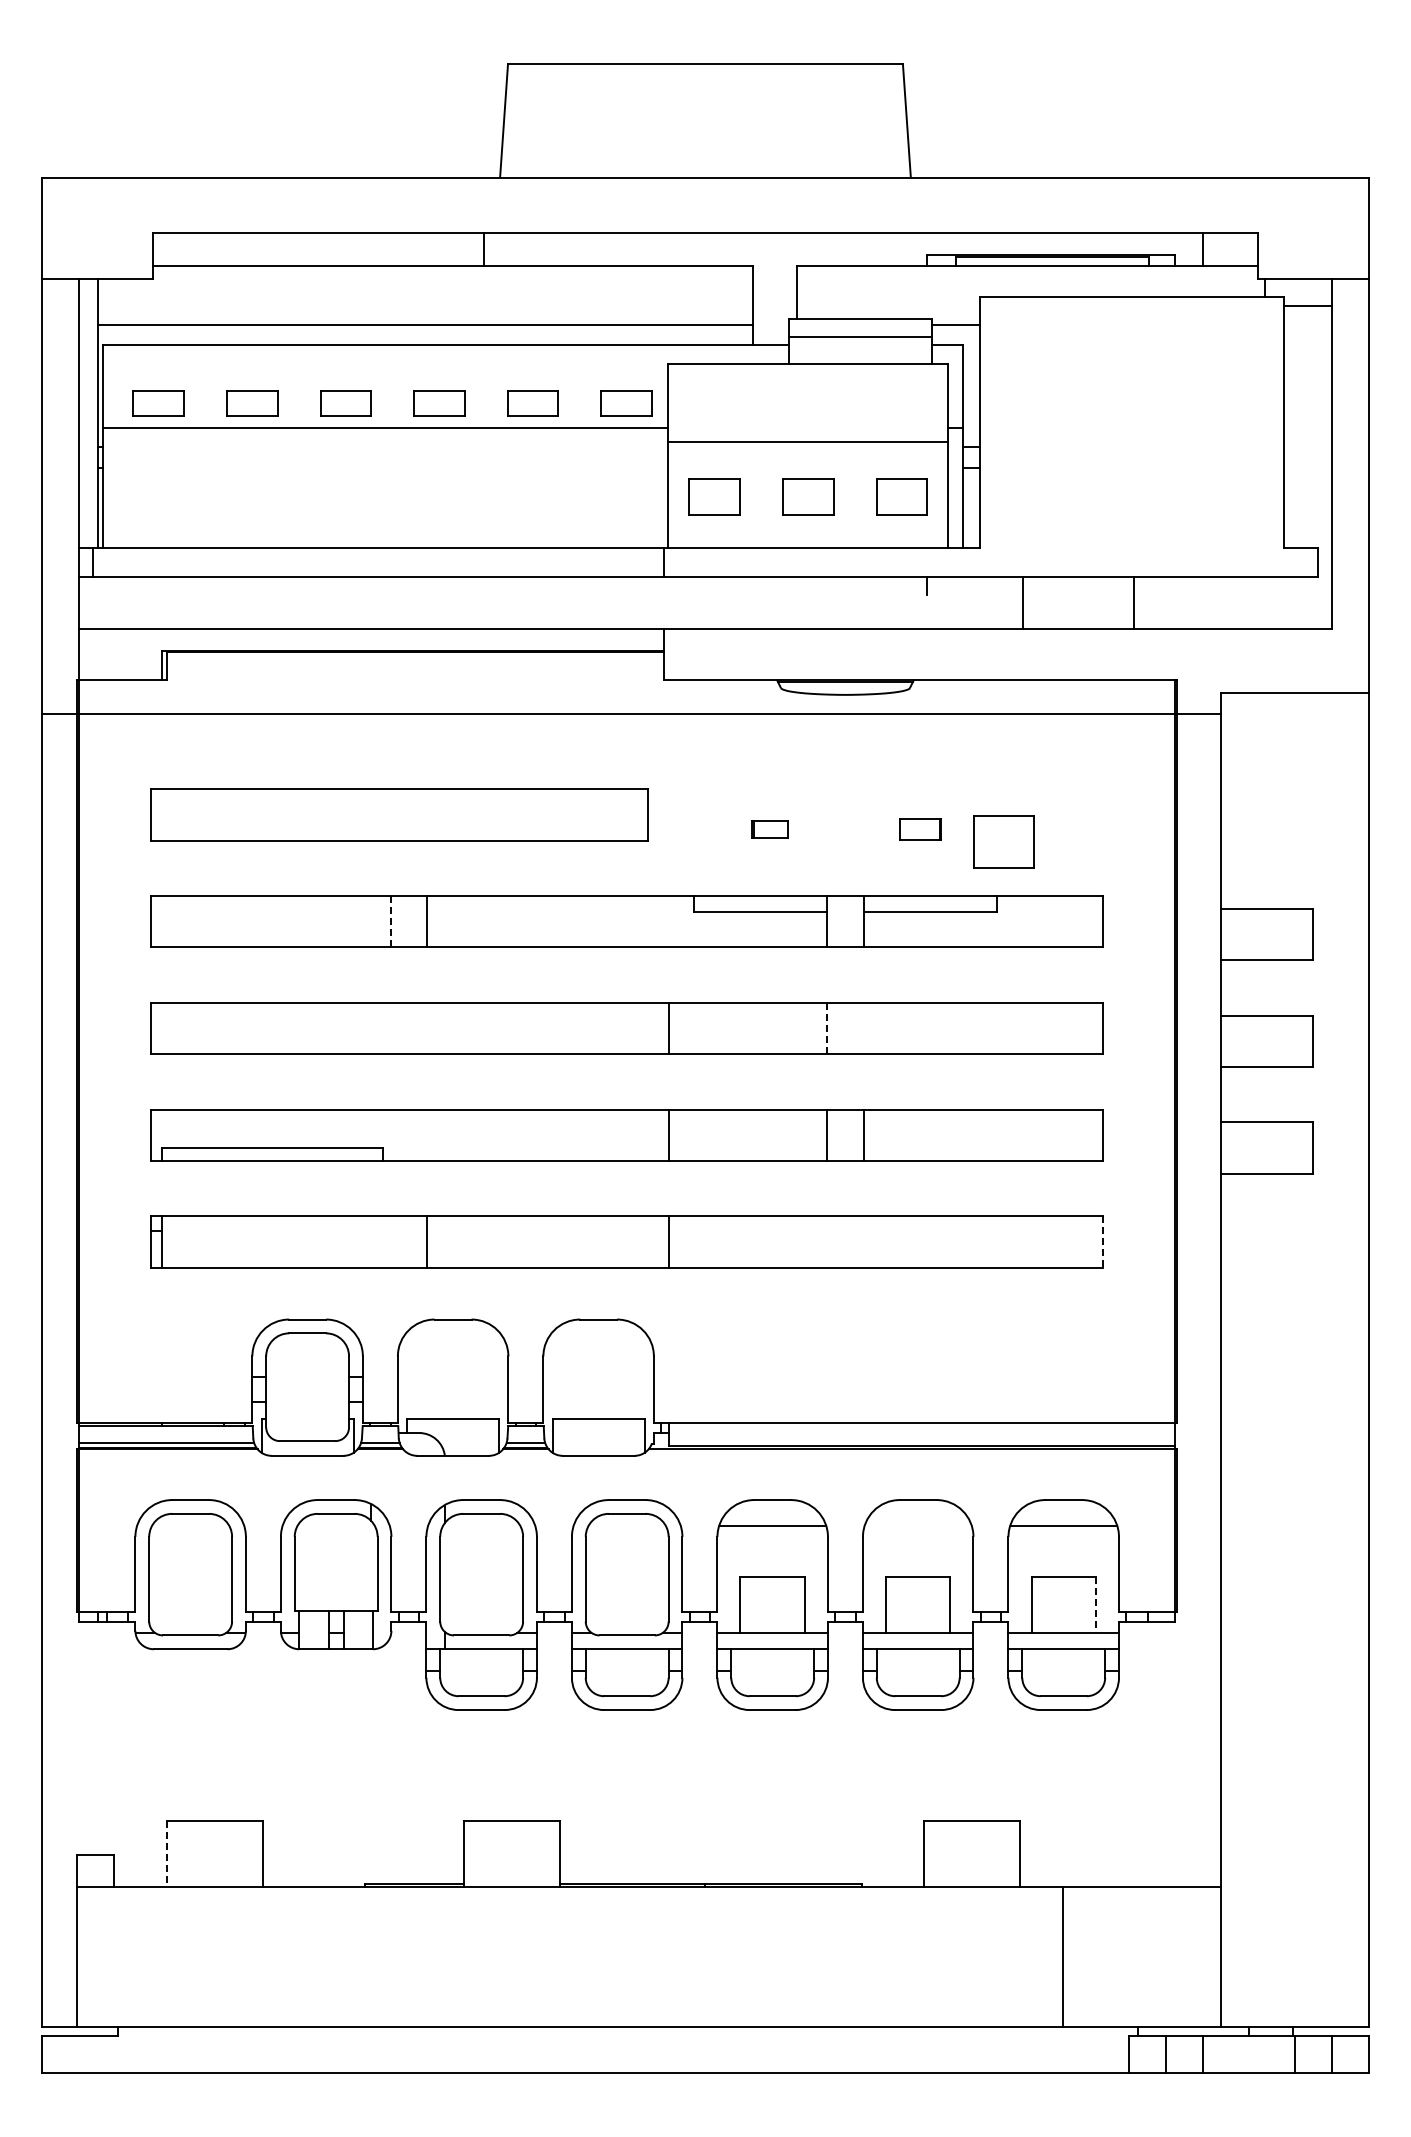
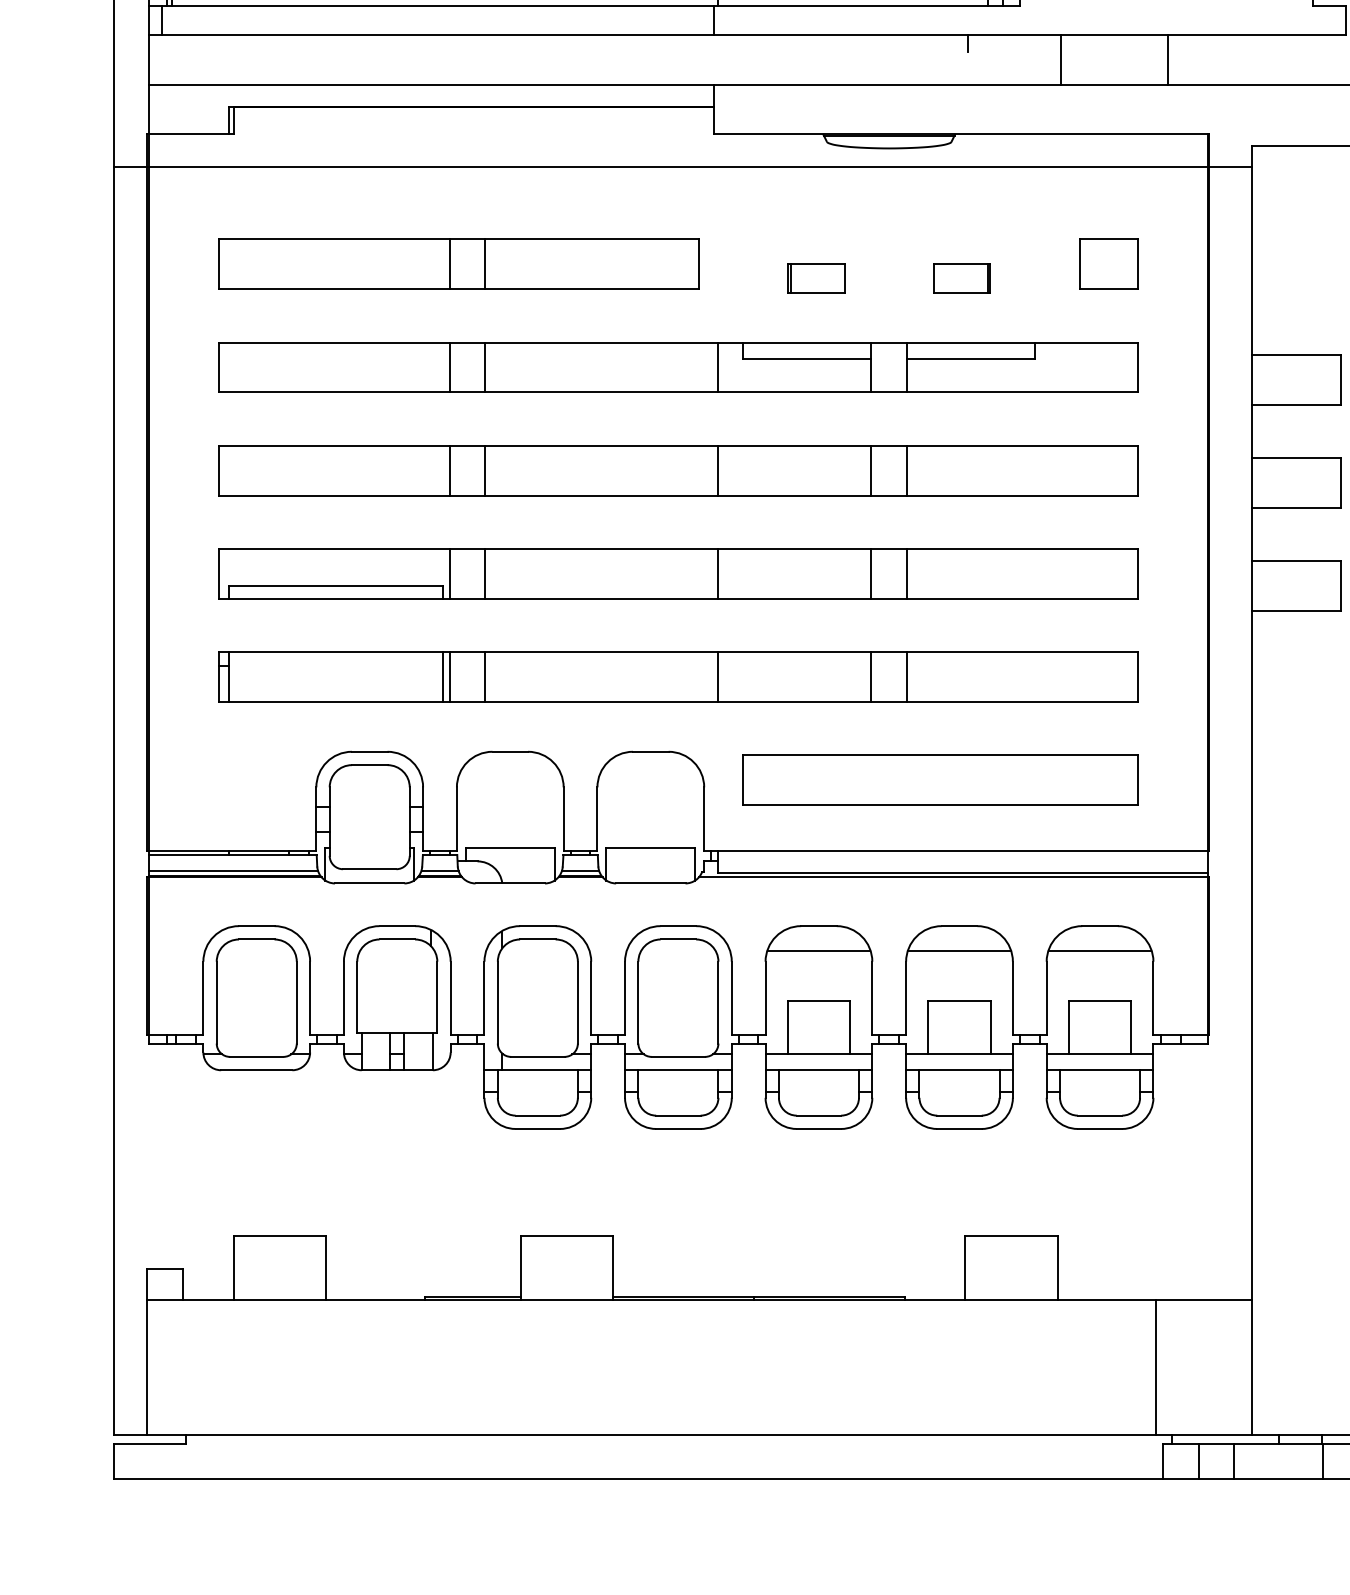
line: (390, 814) -> (449, 263), added
line: (427, 814) -> (485, 263), added
part: (769, 829) -> (815, 278), size x1.67
part: (920, 829) -> (961, 278), size x1.43
part: (1003, 841) -> (1108, 263), moved
line: (390, 921) -> (449, 367), dashed -> solid
line: (668, 921) -> (718, 367), added
line: (390, 1028) -> (449, 470), added
line: (427, 1028) -> (485, 470), added
line: (827, 1028) -> (871, 470), dashed -> solid
line: (863, 1028) -> (906, 470), added
line: (390, 1135) -> (449, 574), added
line: (427, 1135) -> (485, 574), added
line: (383, 1241) -> (443, 676), added
line: (390, 1241) -> (449, 676), added
line: (827, 1241) -> (871, 676), added
line: (863, 1241) -> (906, 676), added
line: (1103, 1242) -> (1138, 677), dashed -> solid
part: (898, 1348) -> (940, 779), added
line: (918, 1525) -> (959, 950), added
line: (1095, 1605) -> (1130, 1028), dashed -> solid
line: (166, 1854) -> (233, 1268), dashed -> solid
line: (1062, 1956) -> (1155, 1367), moved

